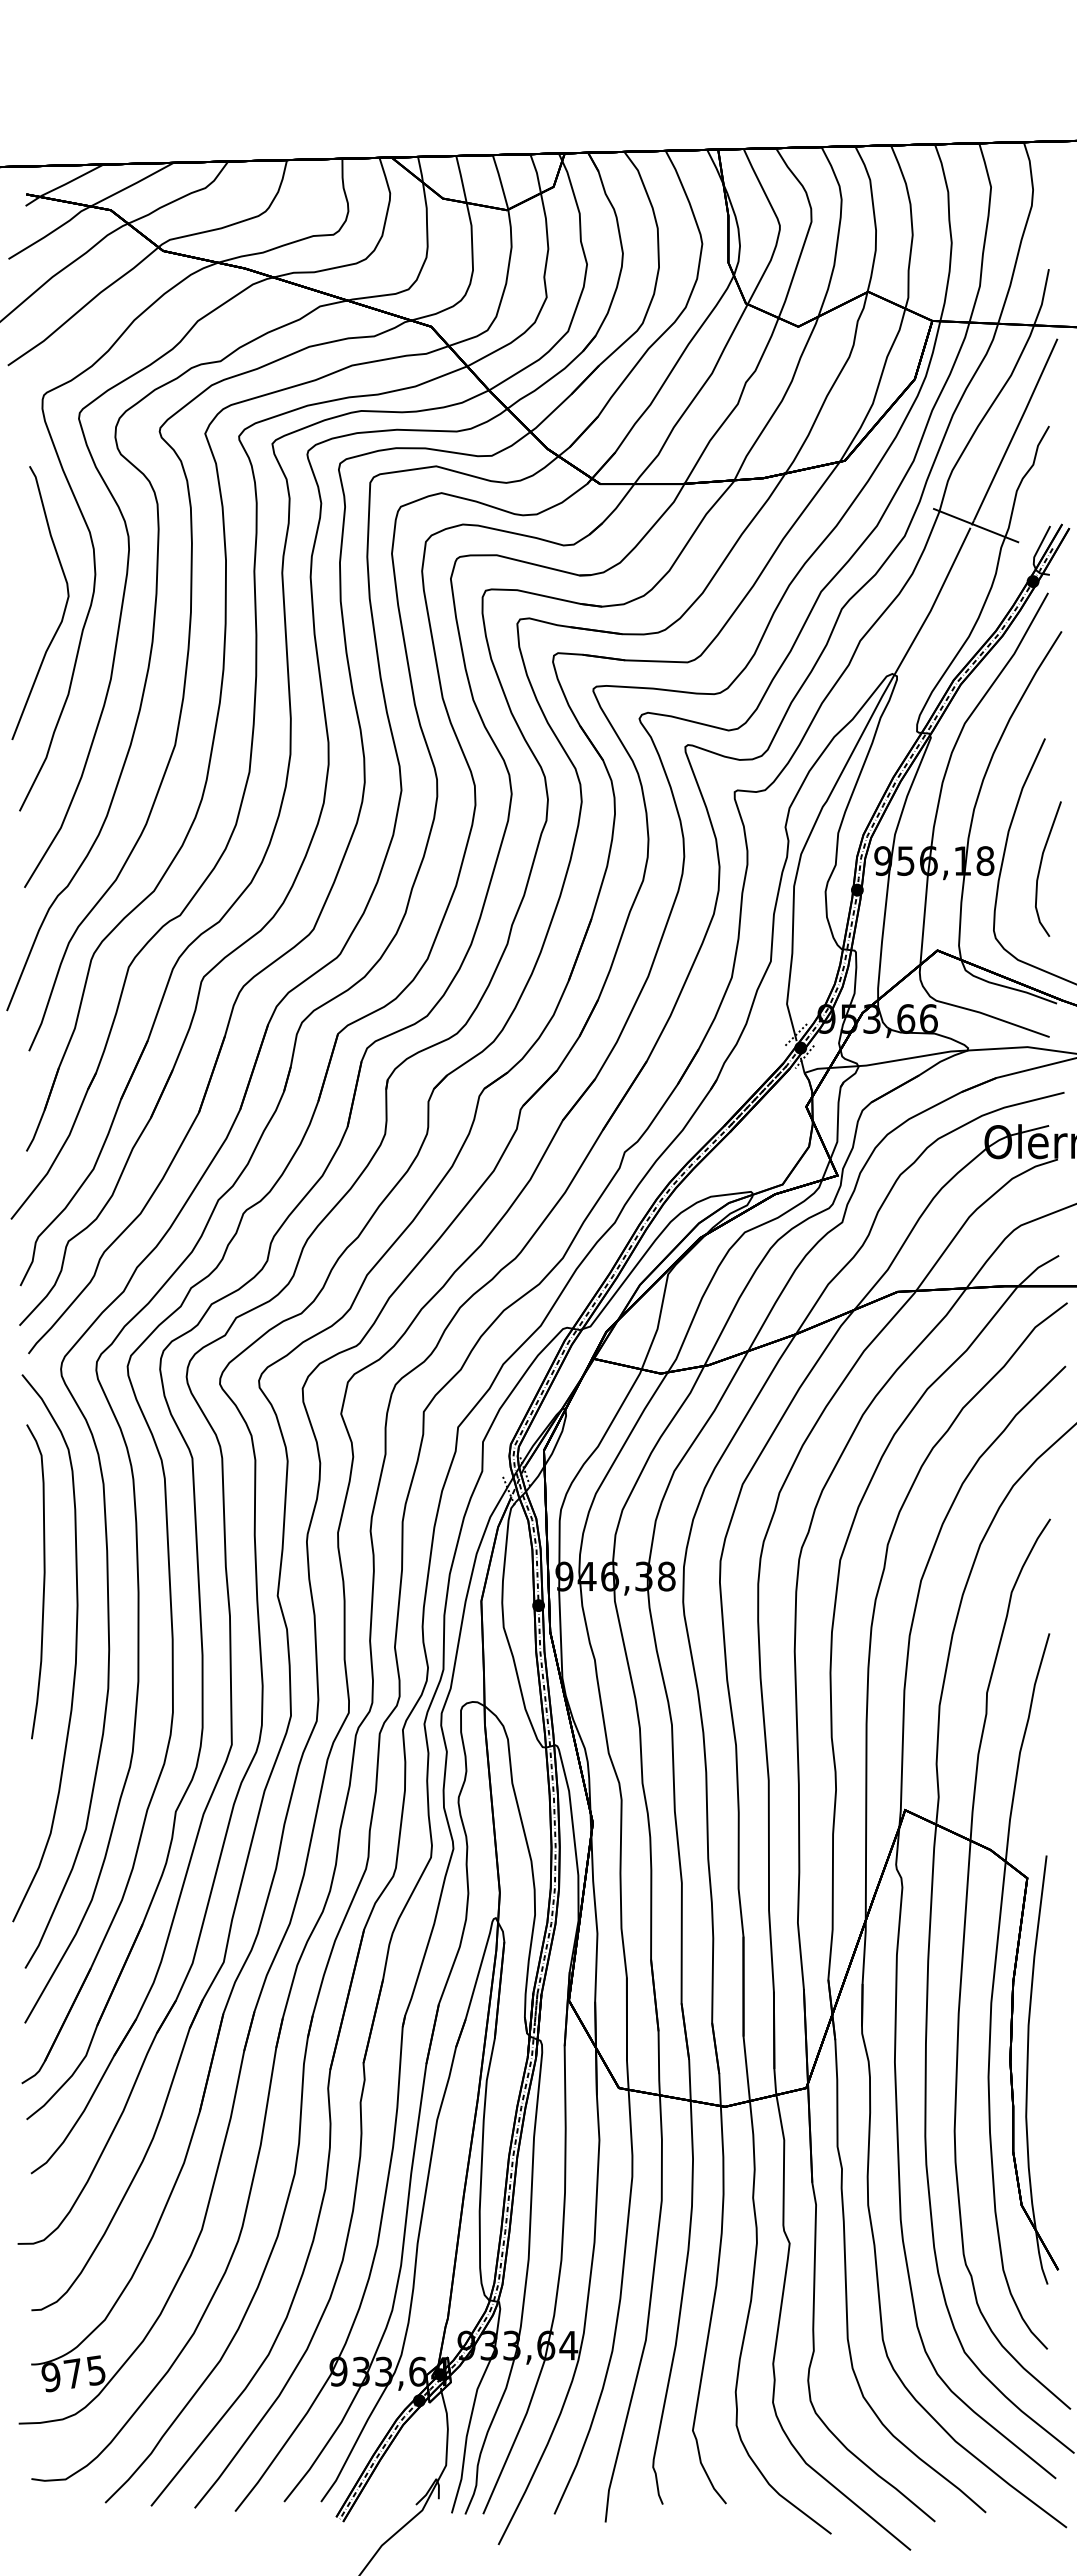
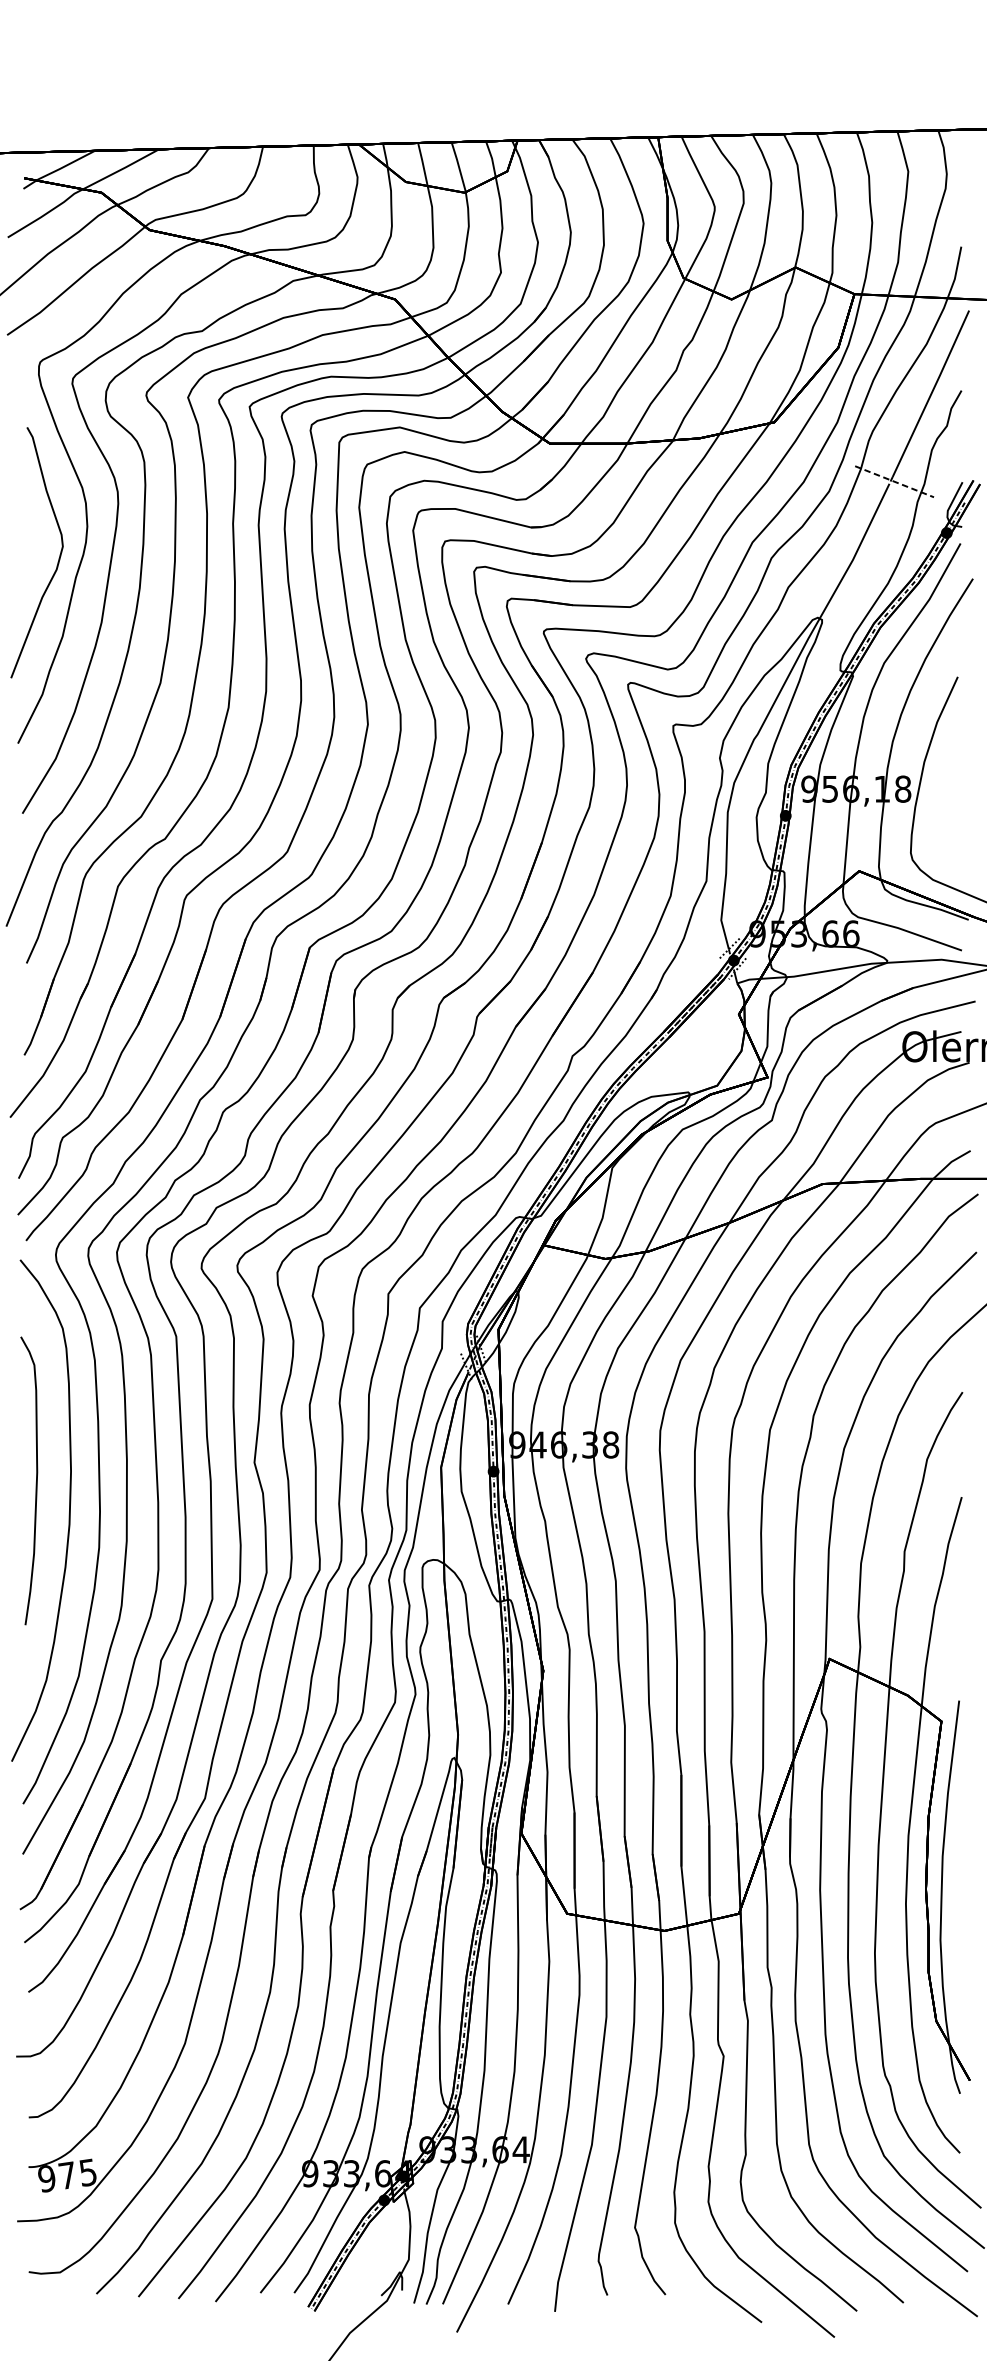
line: (976, 525) -> (894, 481), solid -> dashed
curve: (1041, 866) -> (954, 794), removed
curve: (43, 1581) -> (36, 1480), moved

